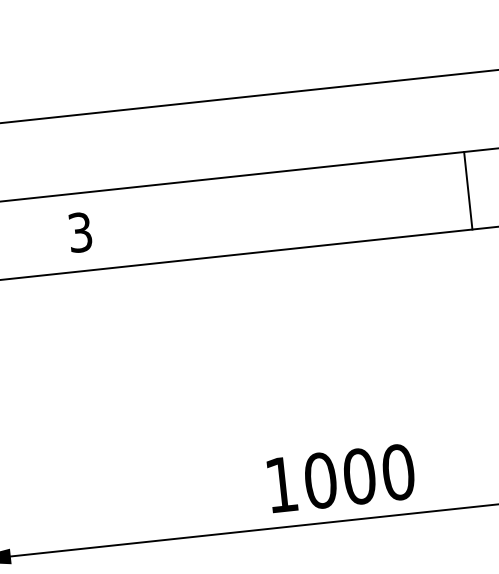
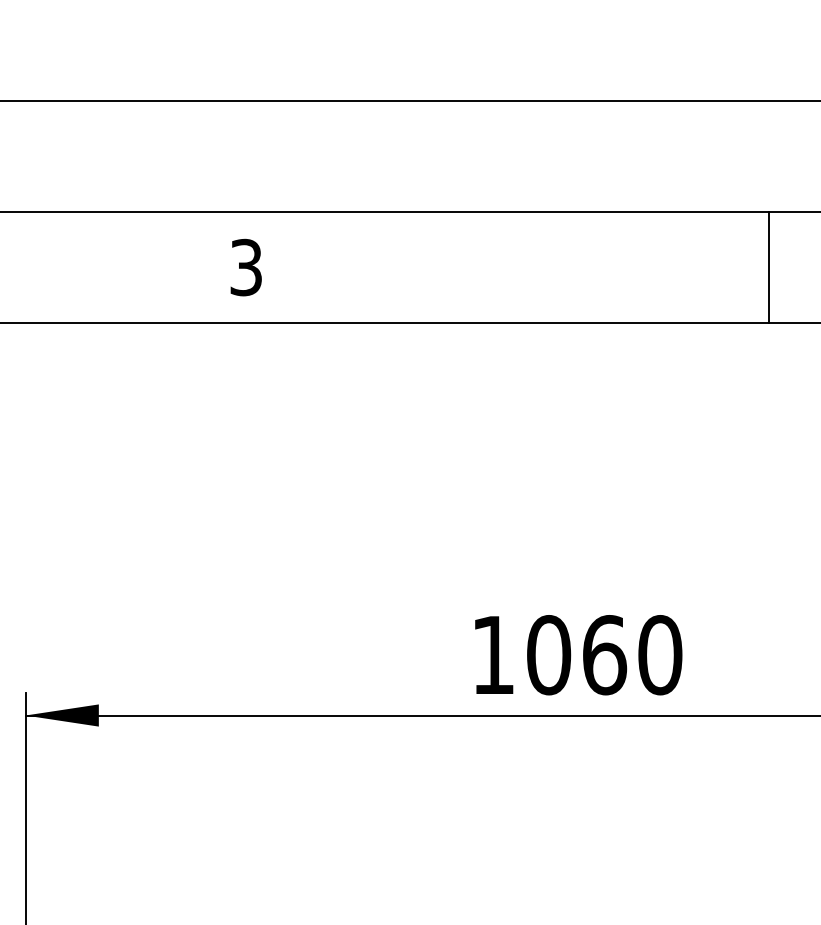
line: (468, 190) -> (768, 266), moved
text: (359, 476) -> (604, 655), 1000 -> 1060

